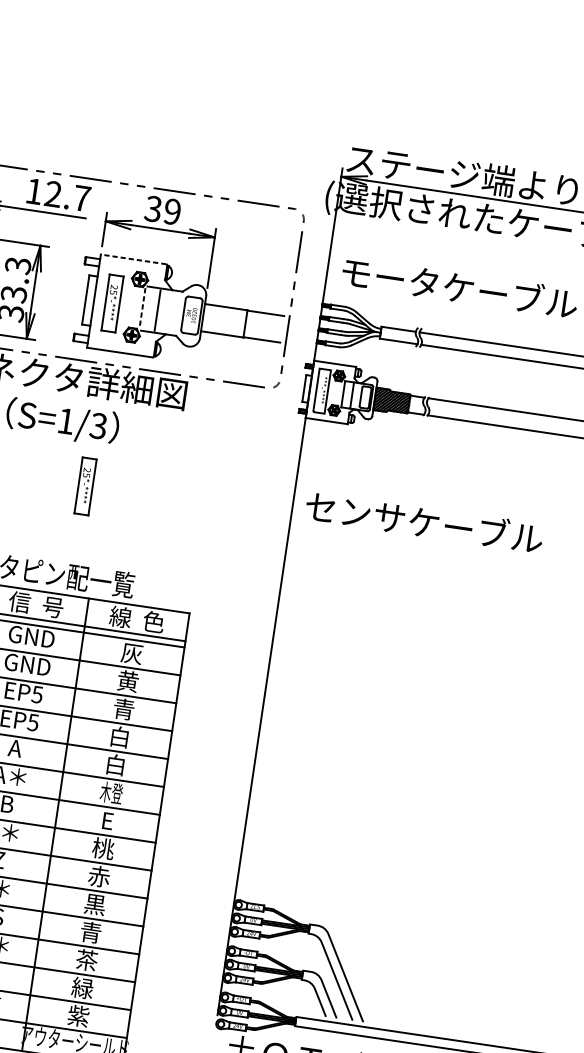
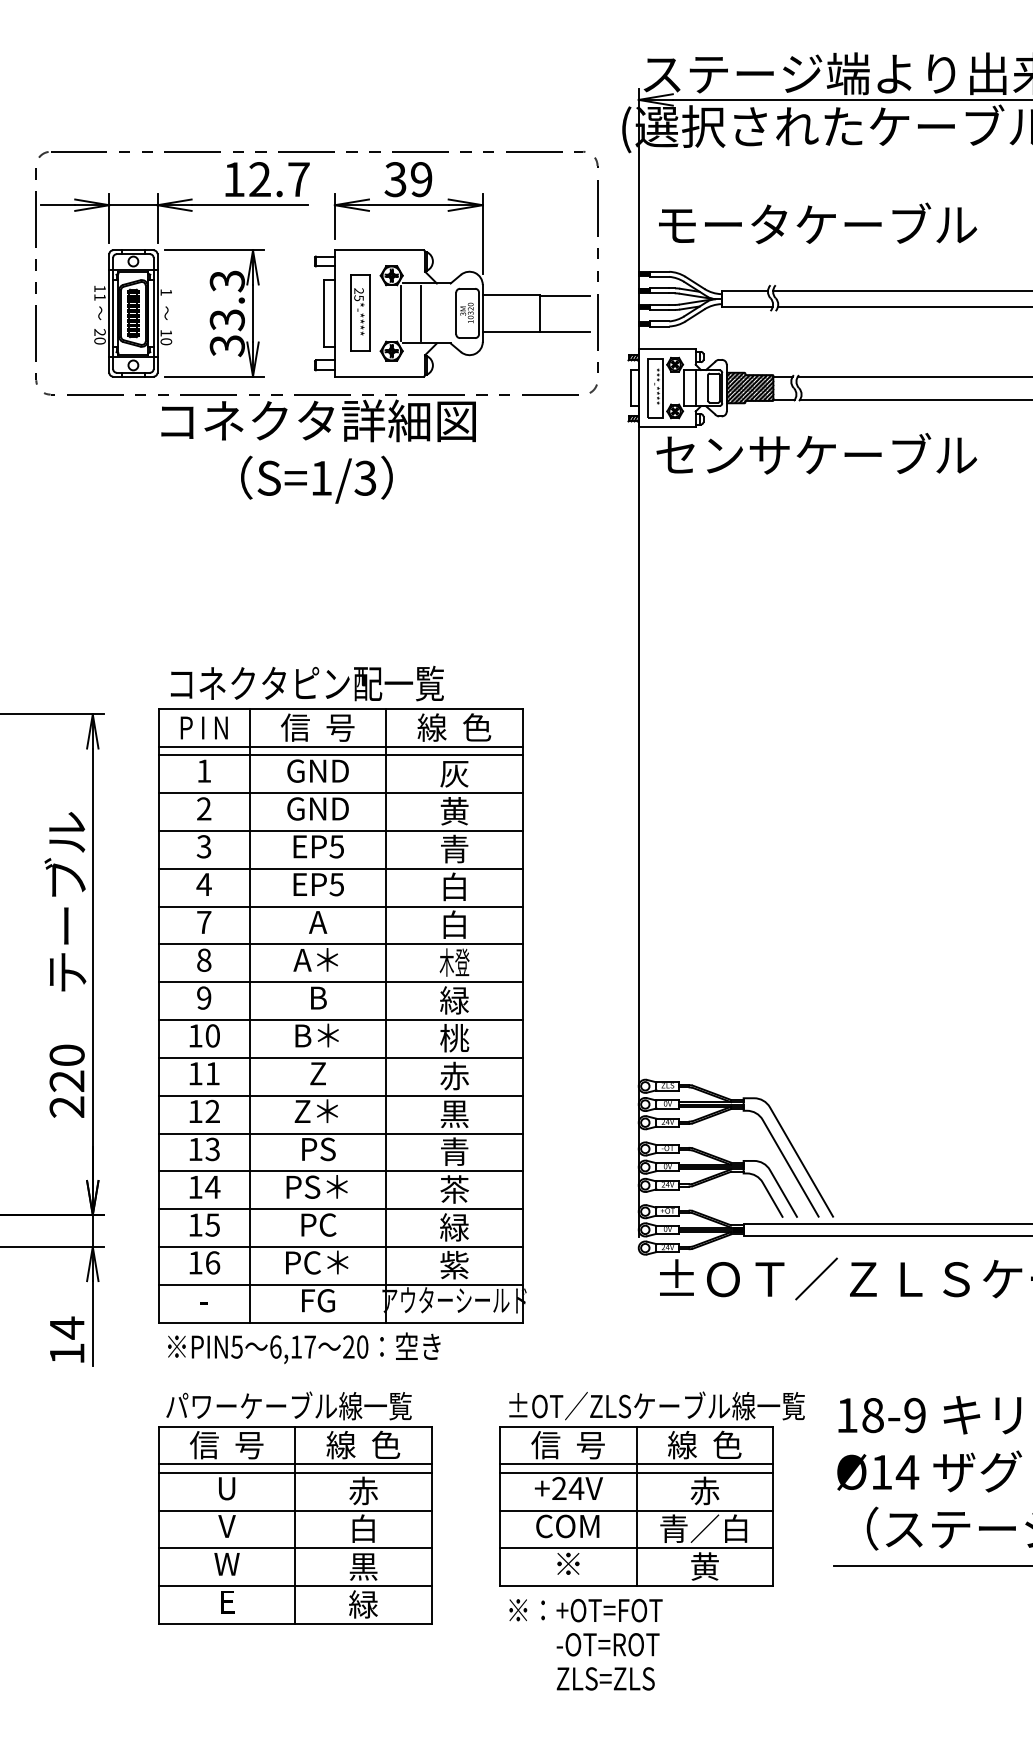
line: (133, 259) -> (378, 250), dashed -> solid
line: (142, 308) -> (400, 313), dashed -> solid
part: (85, 486) -> (360, 560), removed
text: (424, 521) -> (816, 453), moved
text: (107, 820) -> (454, 1000), E -> 緑

